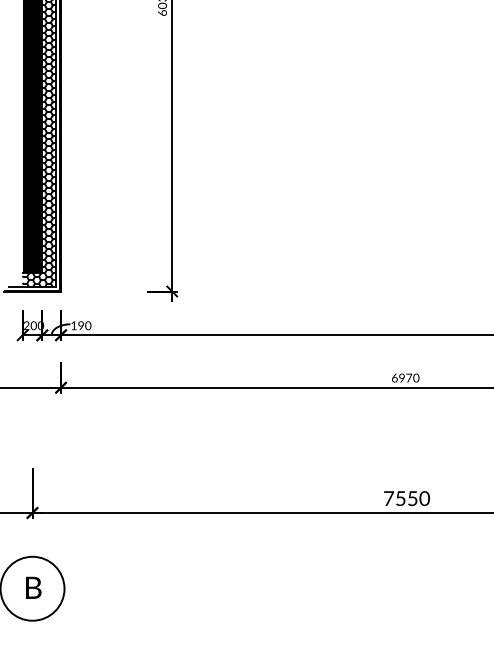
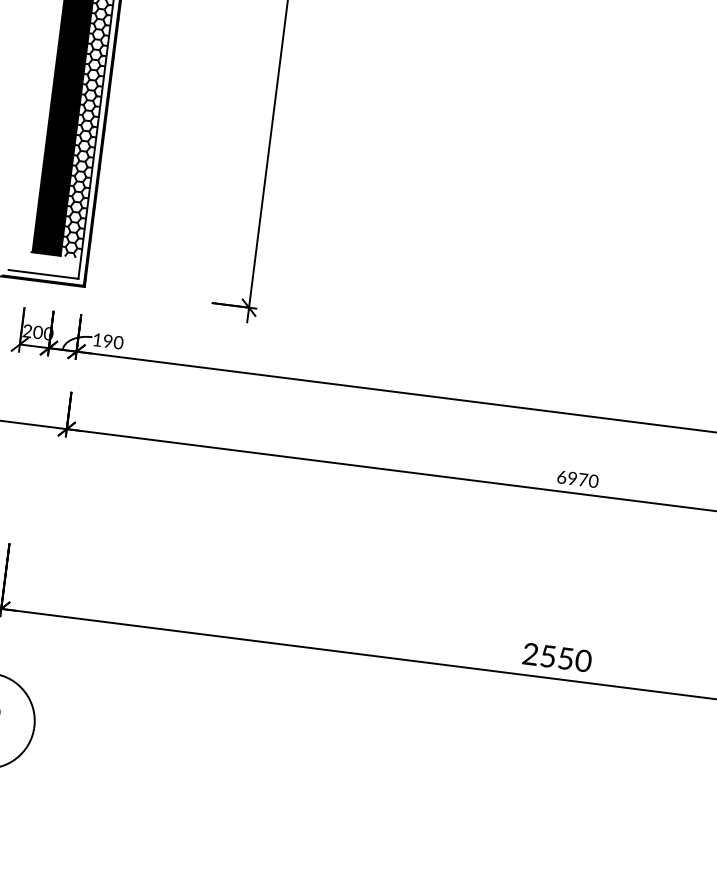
hatch: (39, 279) -> (55, 265), removed
text: (388, 498) -> (530, 654), 7550 -> 2550

